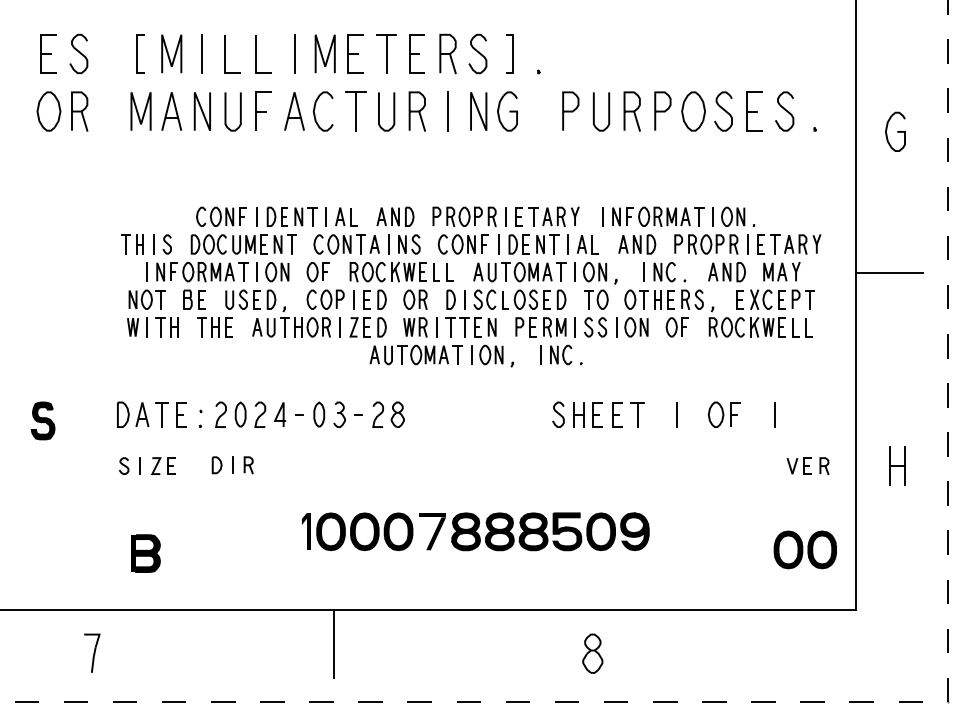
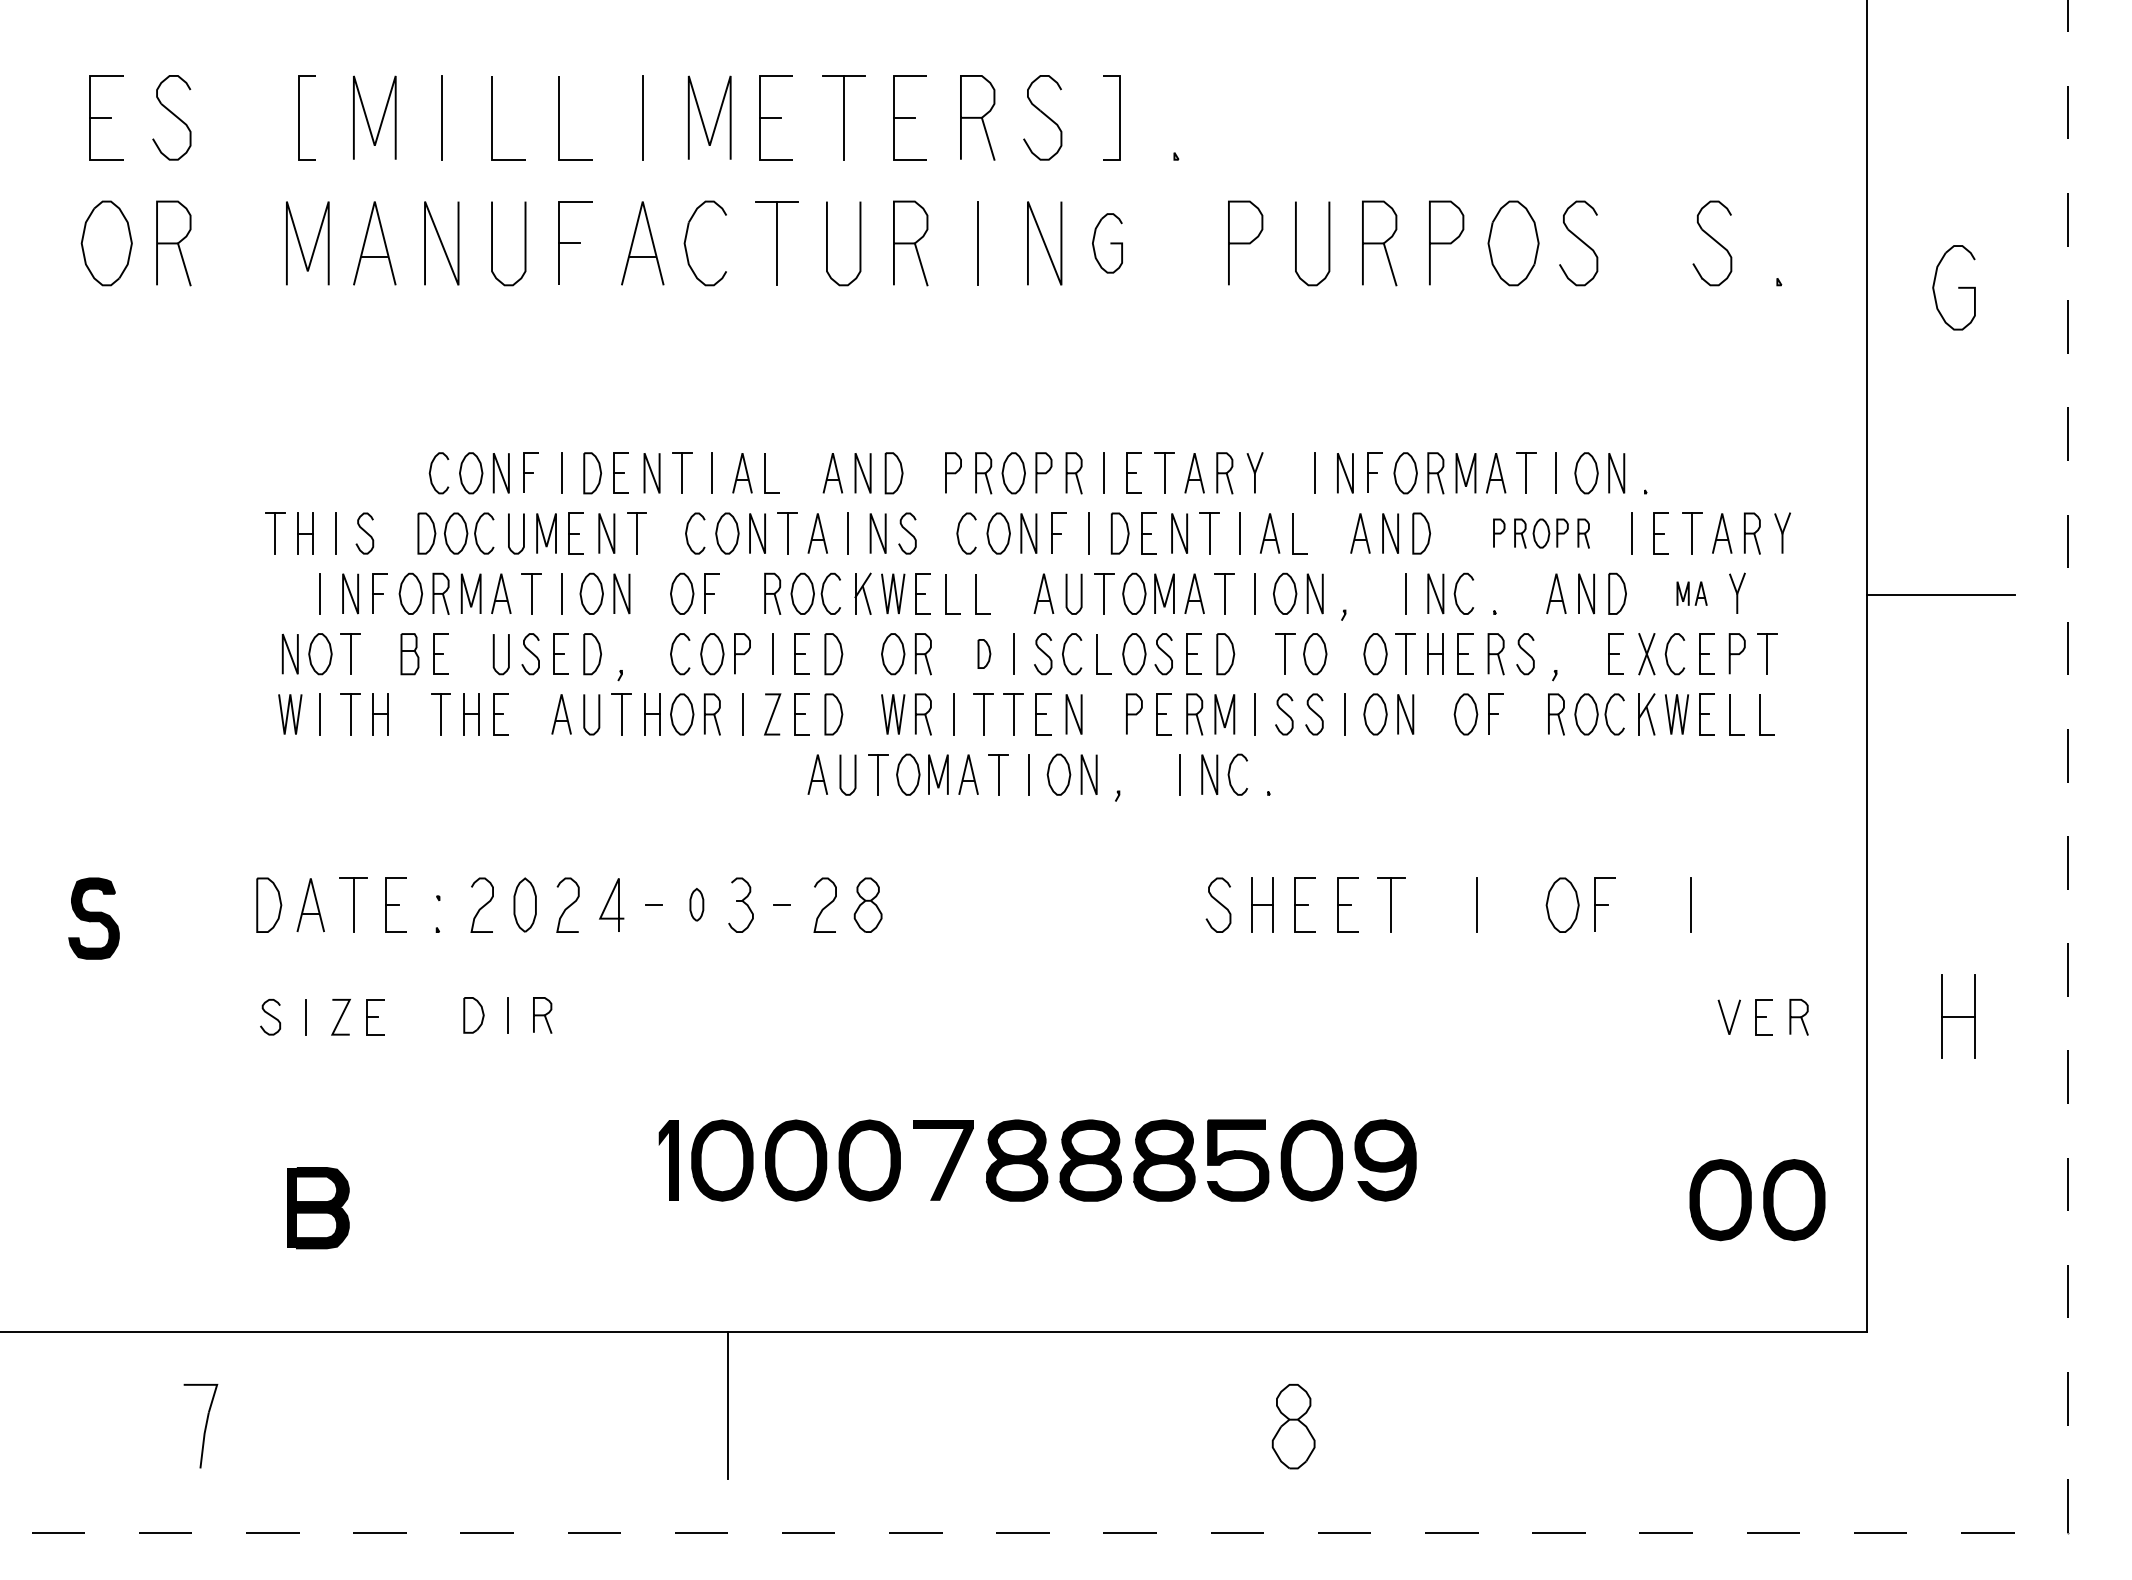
part: (507, 111) -> (1107, 243), size x0.7
part: (754, 111) -> (1646, 243), removed
part: (706, 244) -> (1541, 533), size x0.7
part: (775, 271) -> (1692, 592), size x0.6
part: (450, 299) -> (983, 653), size x0.7
part: (319, 414) -> (697, 904), size x0.6

